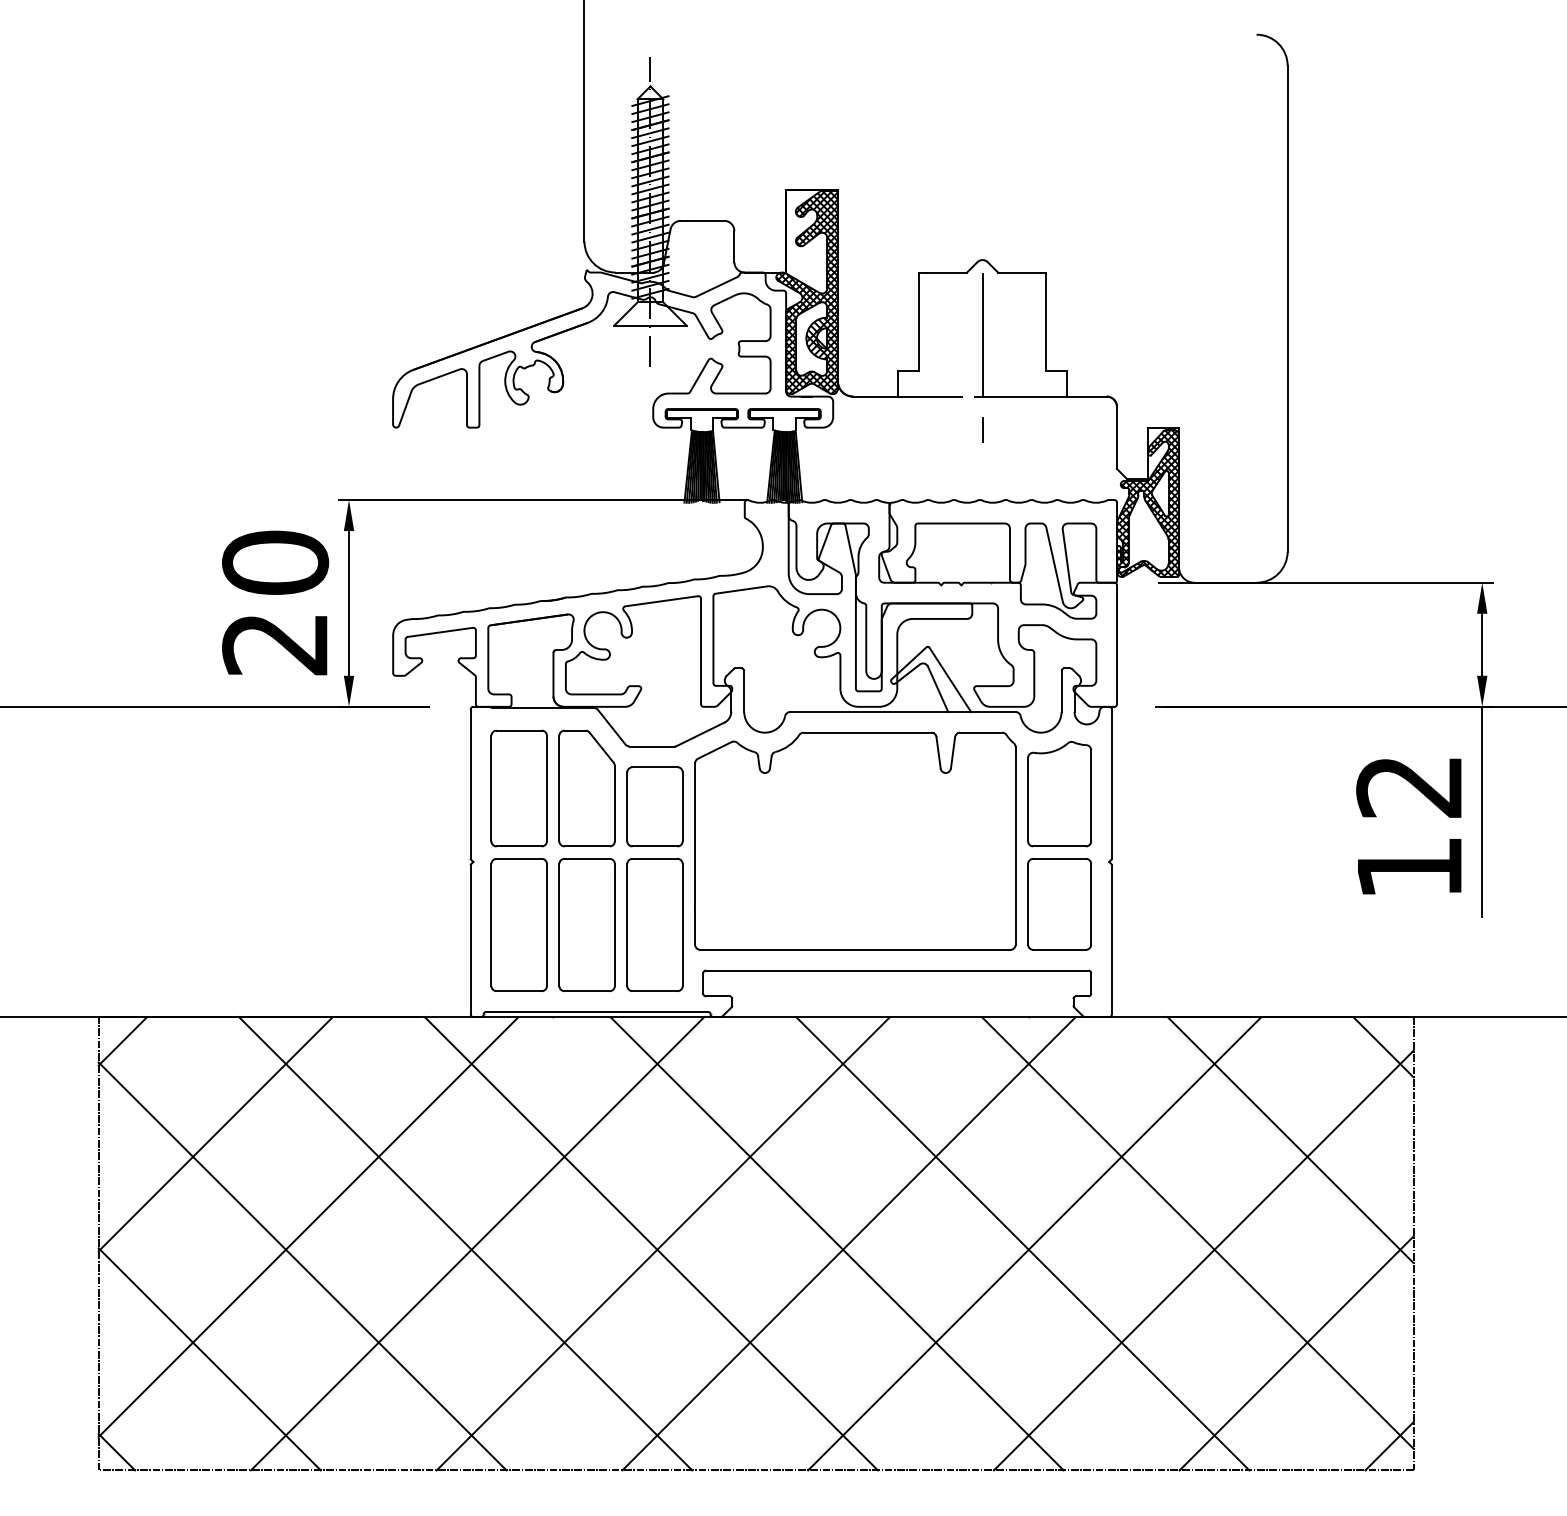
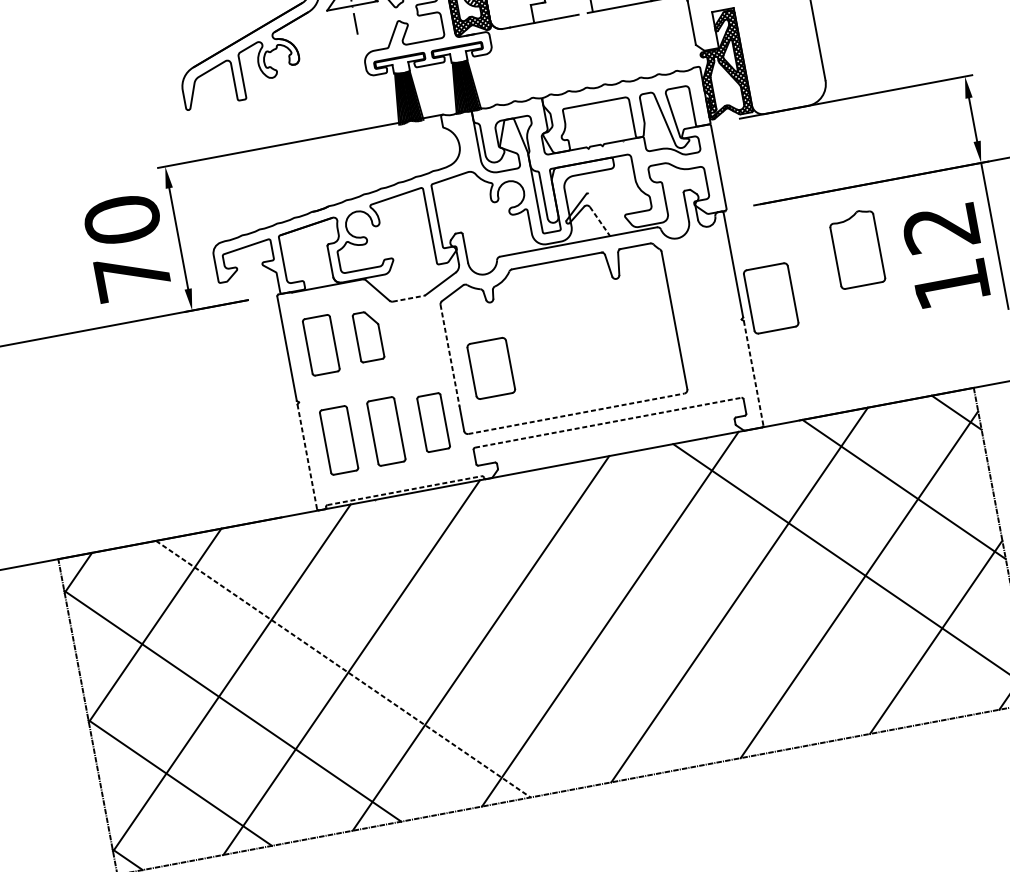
line: (982, 430) -> (597, 35), removed
text: (274, 644) -> (132, 276), 20 -> 70
line: (950, 679) -> (607, 213), removed
line: (938, 689) -> (600, 221), solid -> dashed
line: (652, 746) -> (408, 298), solid -> dashed
part: (518, 788) -> (320, 345), size x0.7
part: (586, 788) -> (368, 336), size x0.6
part: (1059, 794) -> (857, 249), moved
part: (654, 806) -> (490, 368), moved
line: (695, 837) -> (450, 356), solid -> dashed
part: (1059, 904) -> (771, 298), moved
part: (586, 924) -> (385, 431), size x0.7
part: (654, 924) -> (433, 422), size x0.6
part: (518, 925) -> (338, 440), size x0.7
line: (470, 939) -> (307, 456), solid -> dashed
line: (1111, 939) -> (753, 373), solid -> dashed
line: (855, 949) -> (576, 413), solid -> dashed
line: (897, 970) -> (608, 422), solid -> dashed
line: (597, 1011) -> (404, 490), solid -> dashed
line: (465, 1243) -> (343, 669), solid -> dashed
line: (650, 1243) -> (472, 644), removed
line: (836, 1243) -> (601, 620), removed
line: (1022, 1243) -> (731, 596), removed

